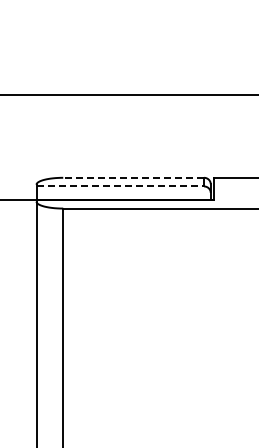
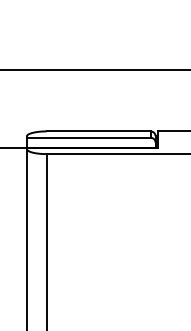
line: (133, 177) -> (98, 131), dashed -> solid
line: (120, 186) -> (88, 137), dashed -> solid

